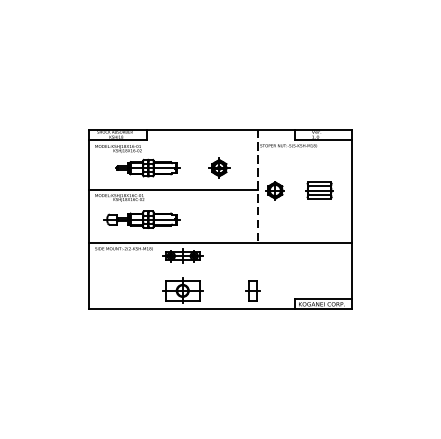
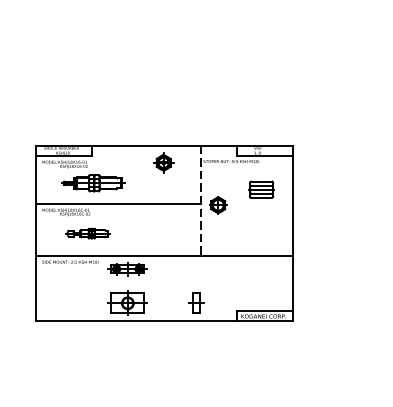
part: (219, 167) -> (163, 162), moved
part: (319, 190) -> (261, 189), moved
part: (141, 219) -> (87, 233), size x0.6

